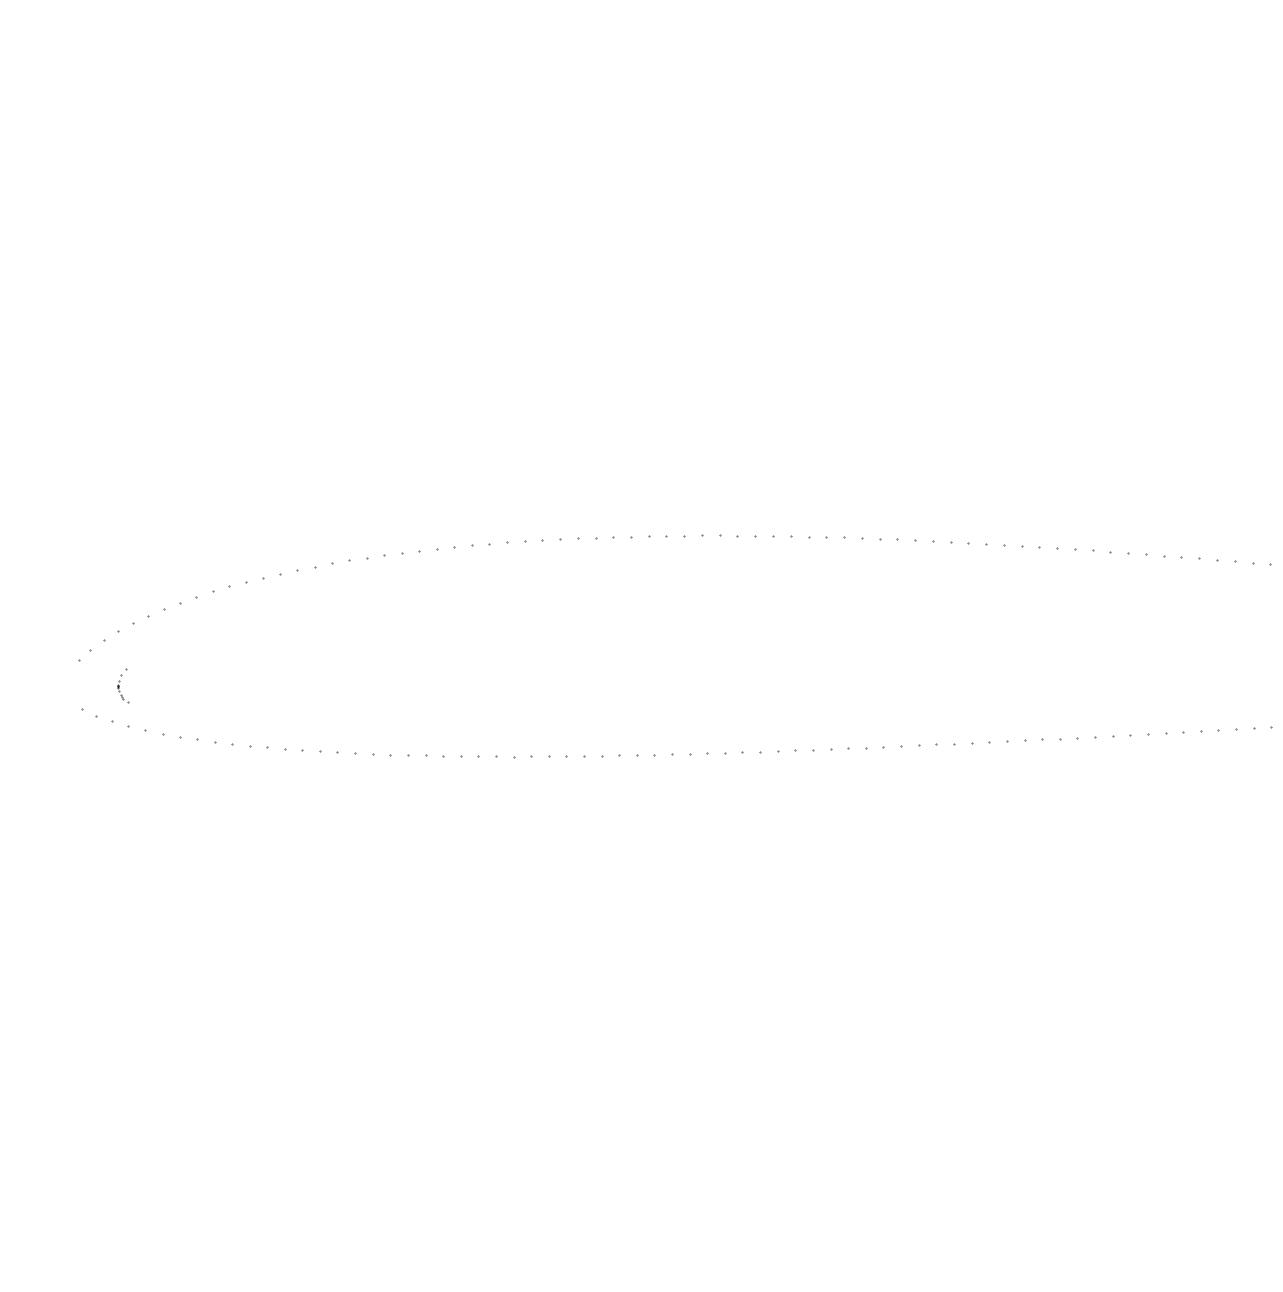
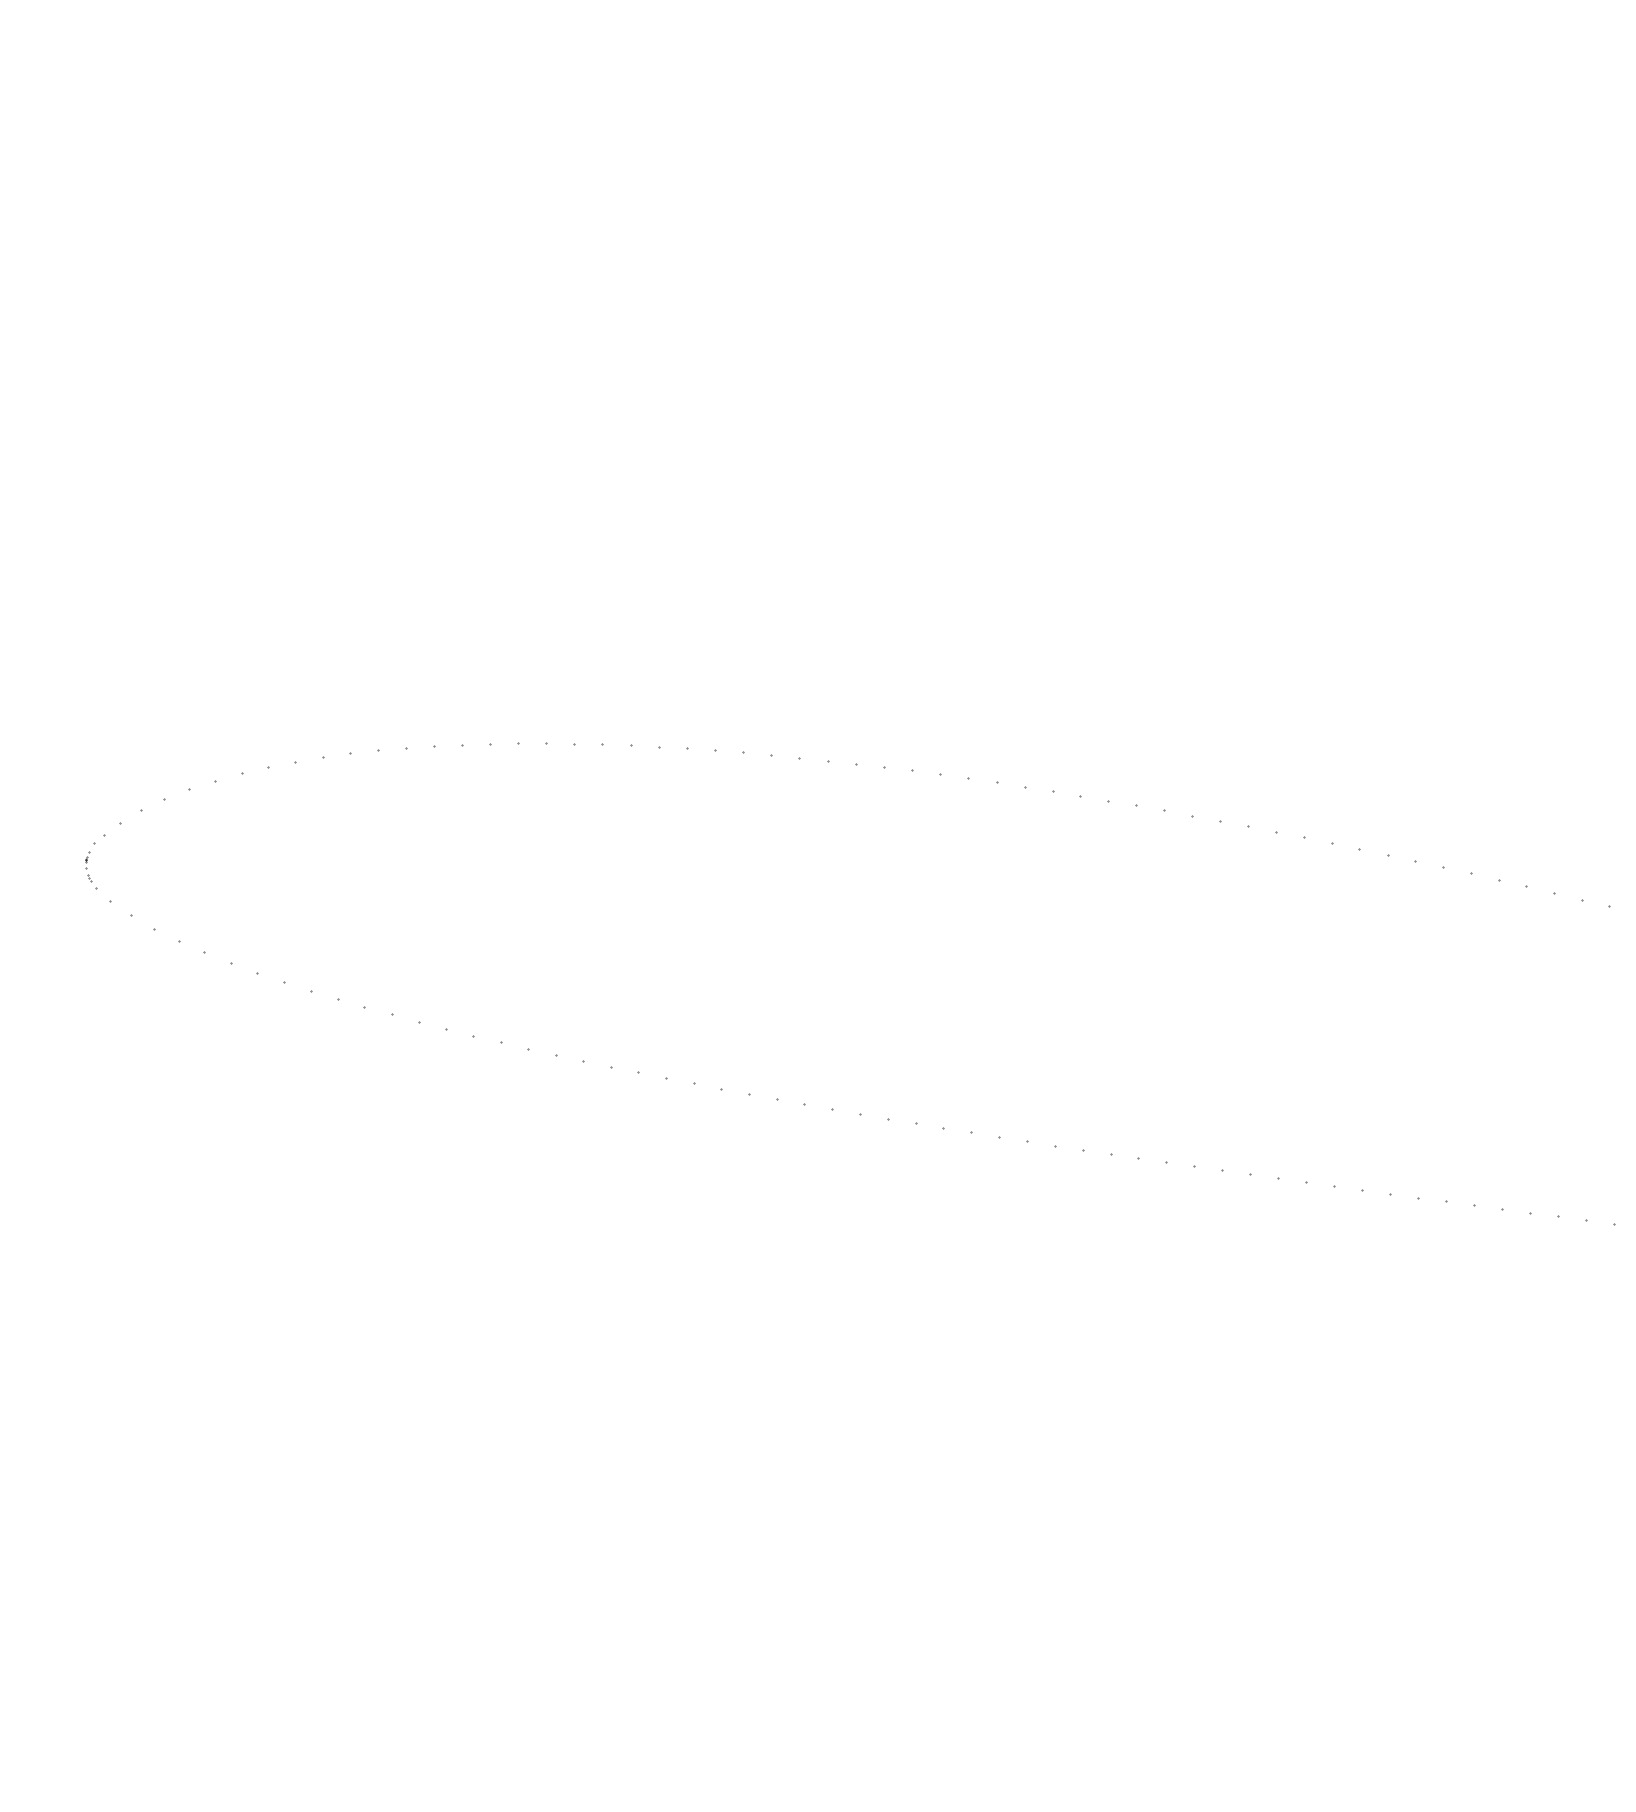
part: (123, 685) -> (94, 859), moved

